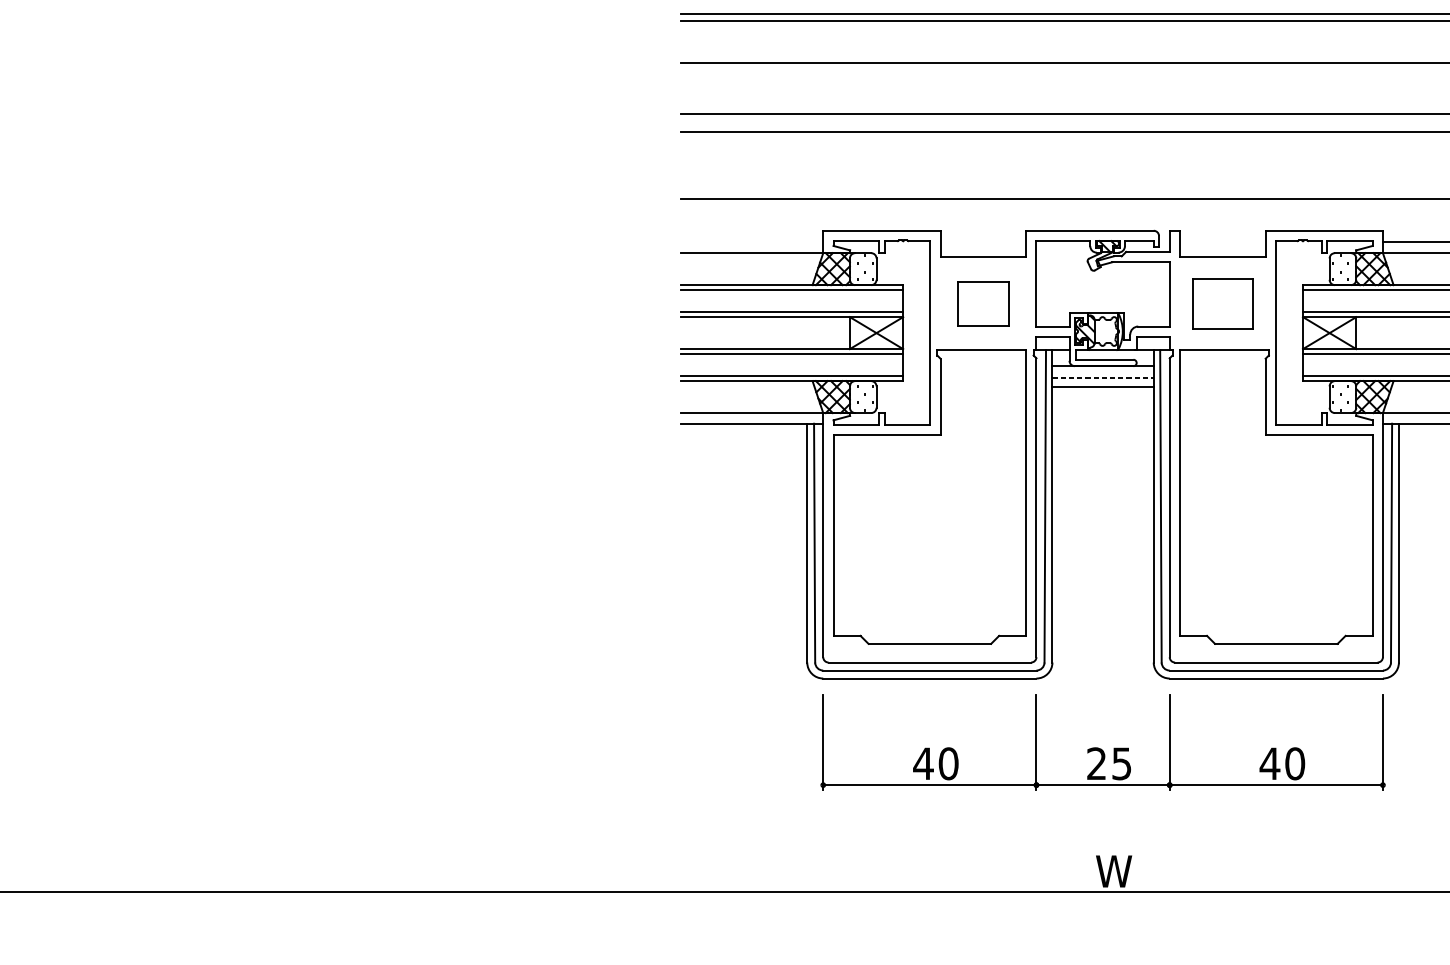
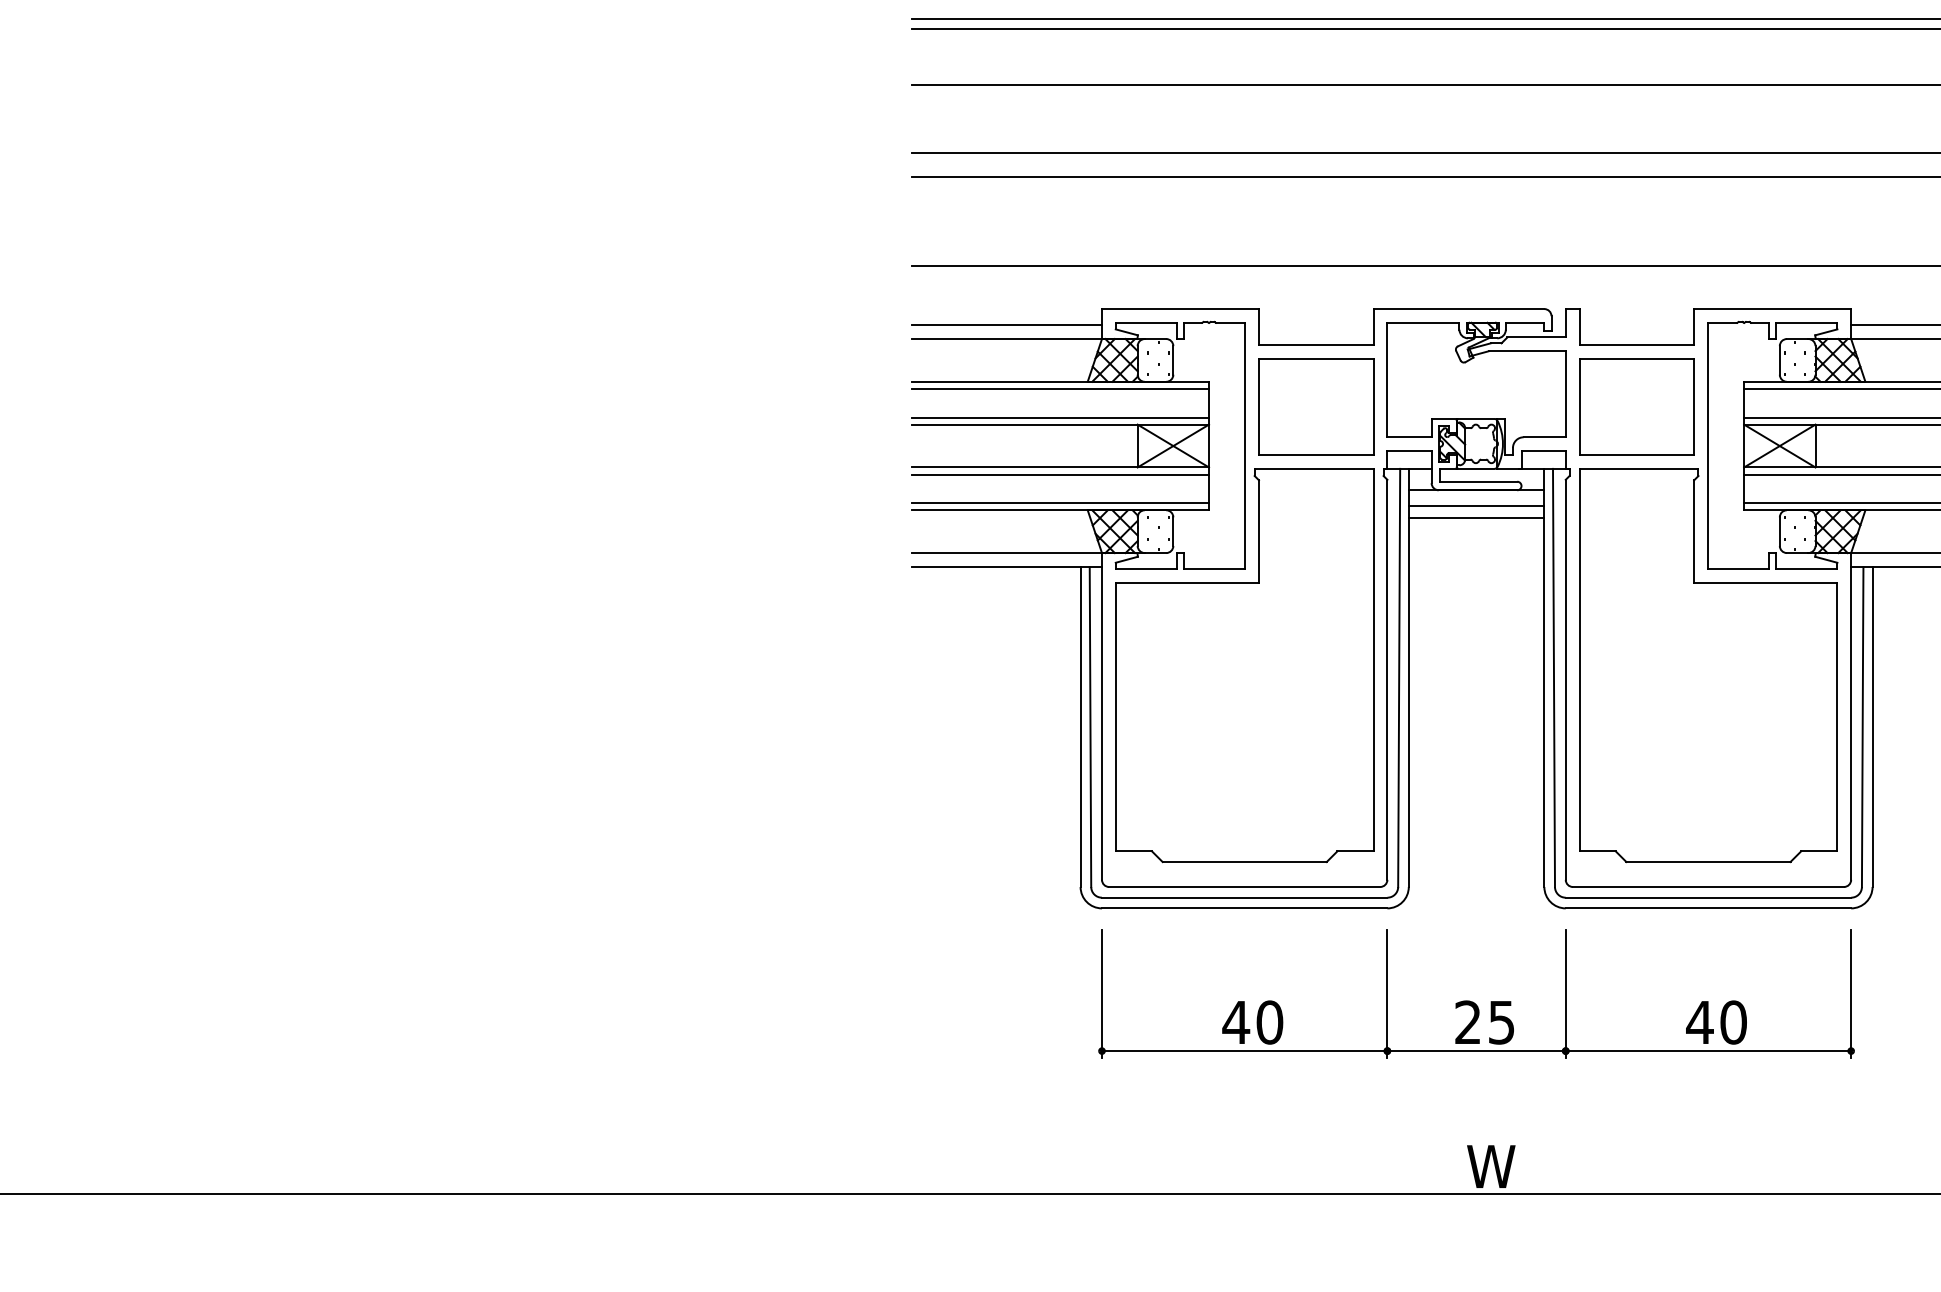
line: (752, 242) -> (1007, 324), added
part: (983, 303) -> (1316, 406), size x1.67
part: (1222, 303) -> (1636, 406), size x1.43
line: (1103, 378) -> (1476, 506), dashed -> solid

